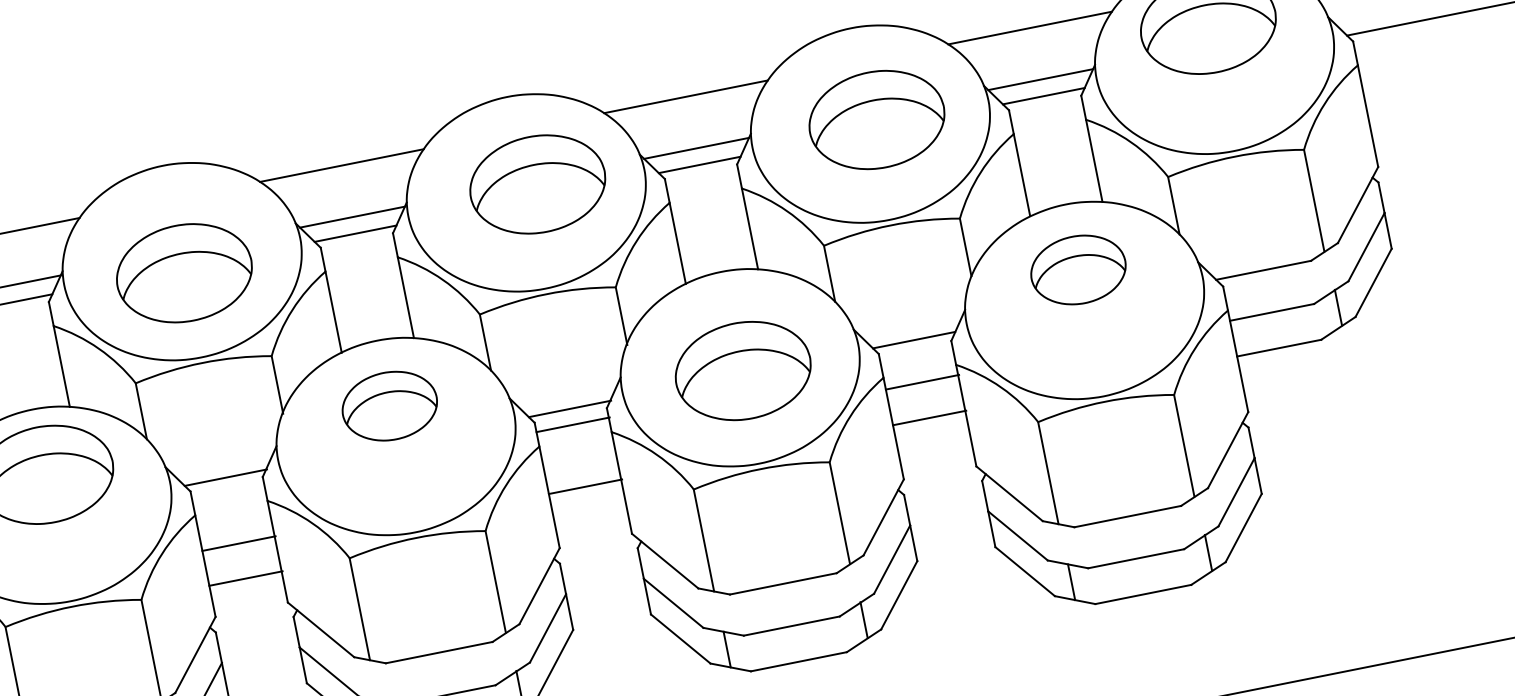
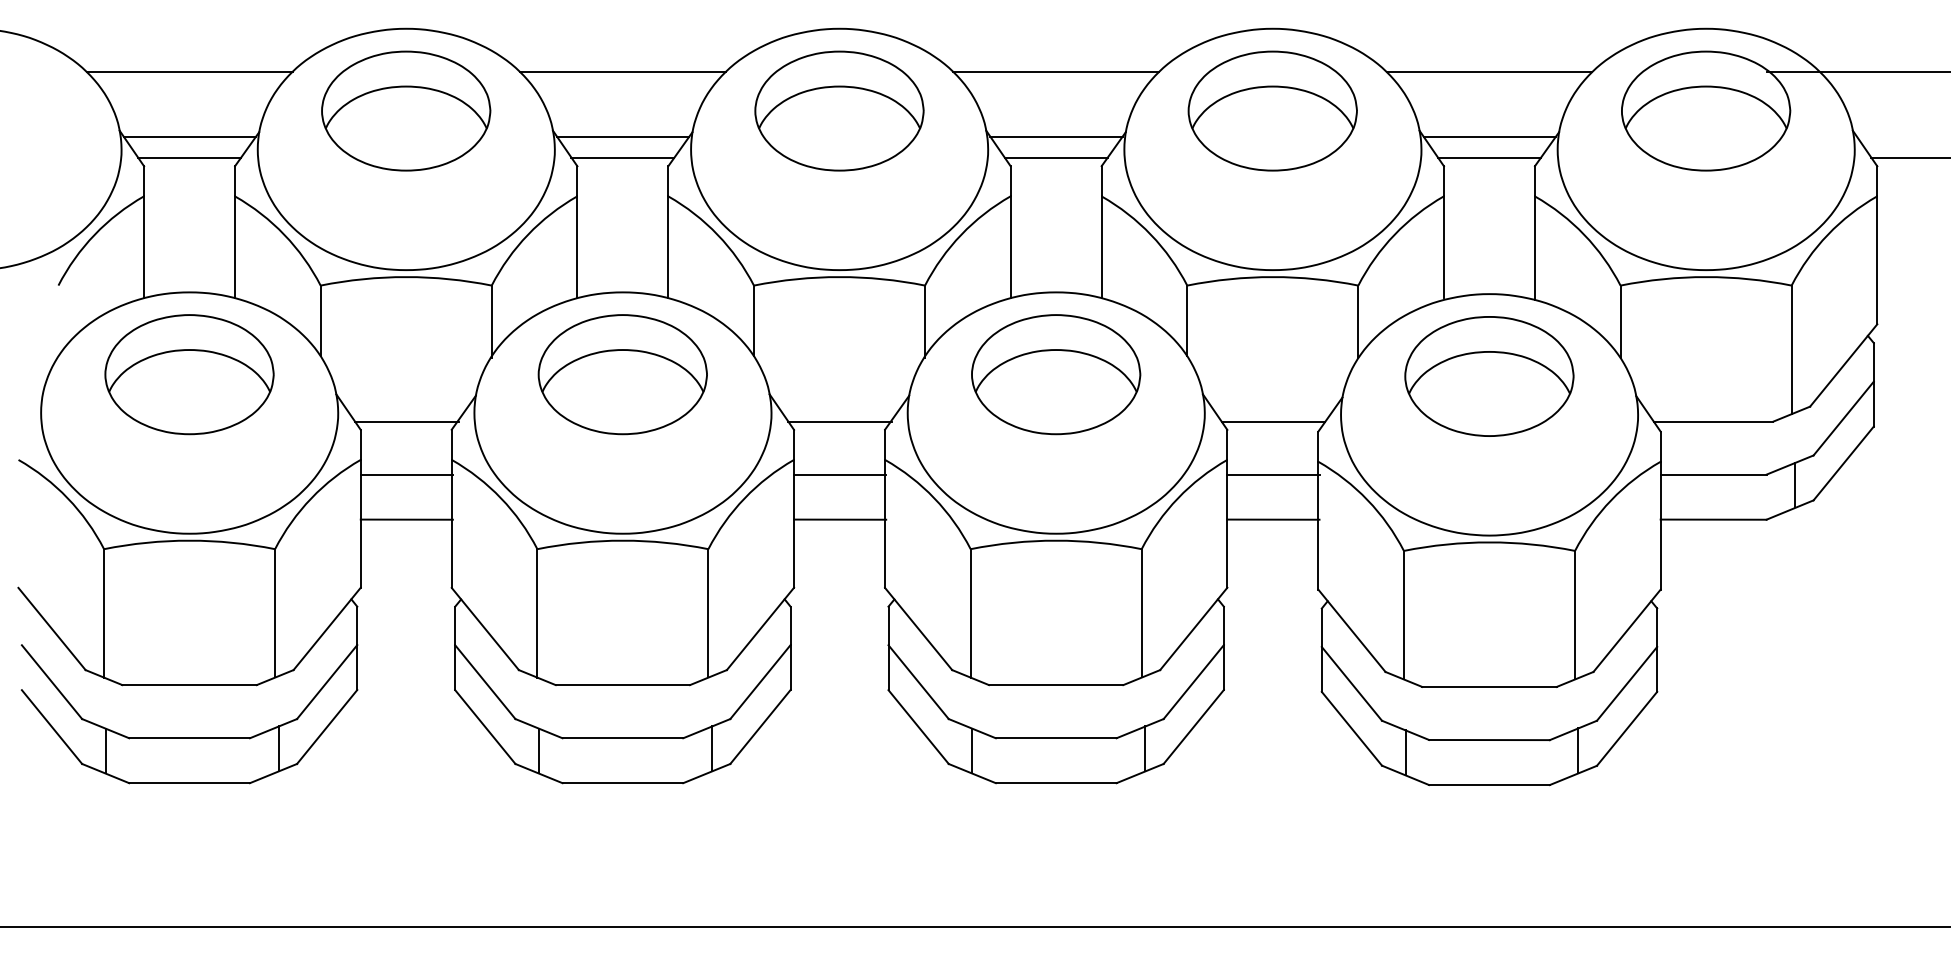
part: (876, 119) -> (1272, 110), moved
part: (537, 183) -> (839, 110), moved
part: (1078, 270) -> (1489, 376), size x1.43
part: (184, 272) -> (406, 110), moved
part: (743, 370) -> (1056, 374), moved
part: (389, 406) -> (622, 374), size x1.43
line: (573, 424) -> (840, 474), moved
line: (238, 543) -> (406, 474), moved
line: (245, 578) -> (406, 519), moved

